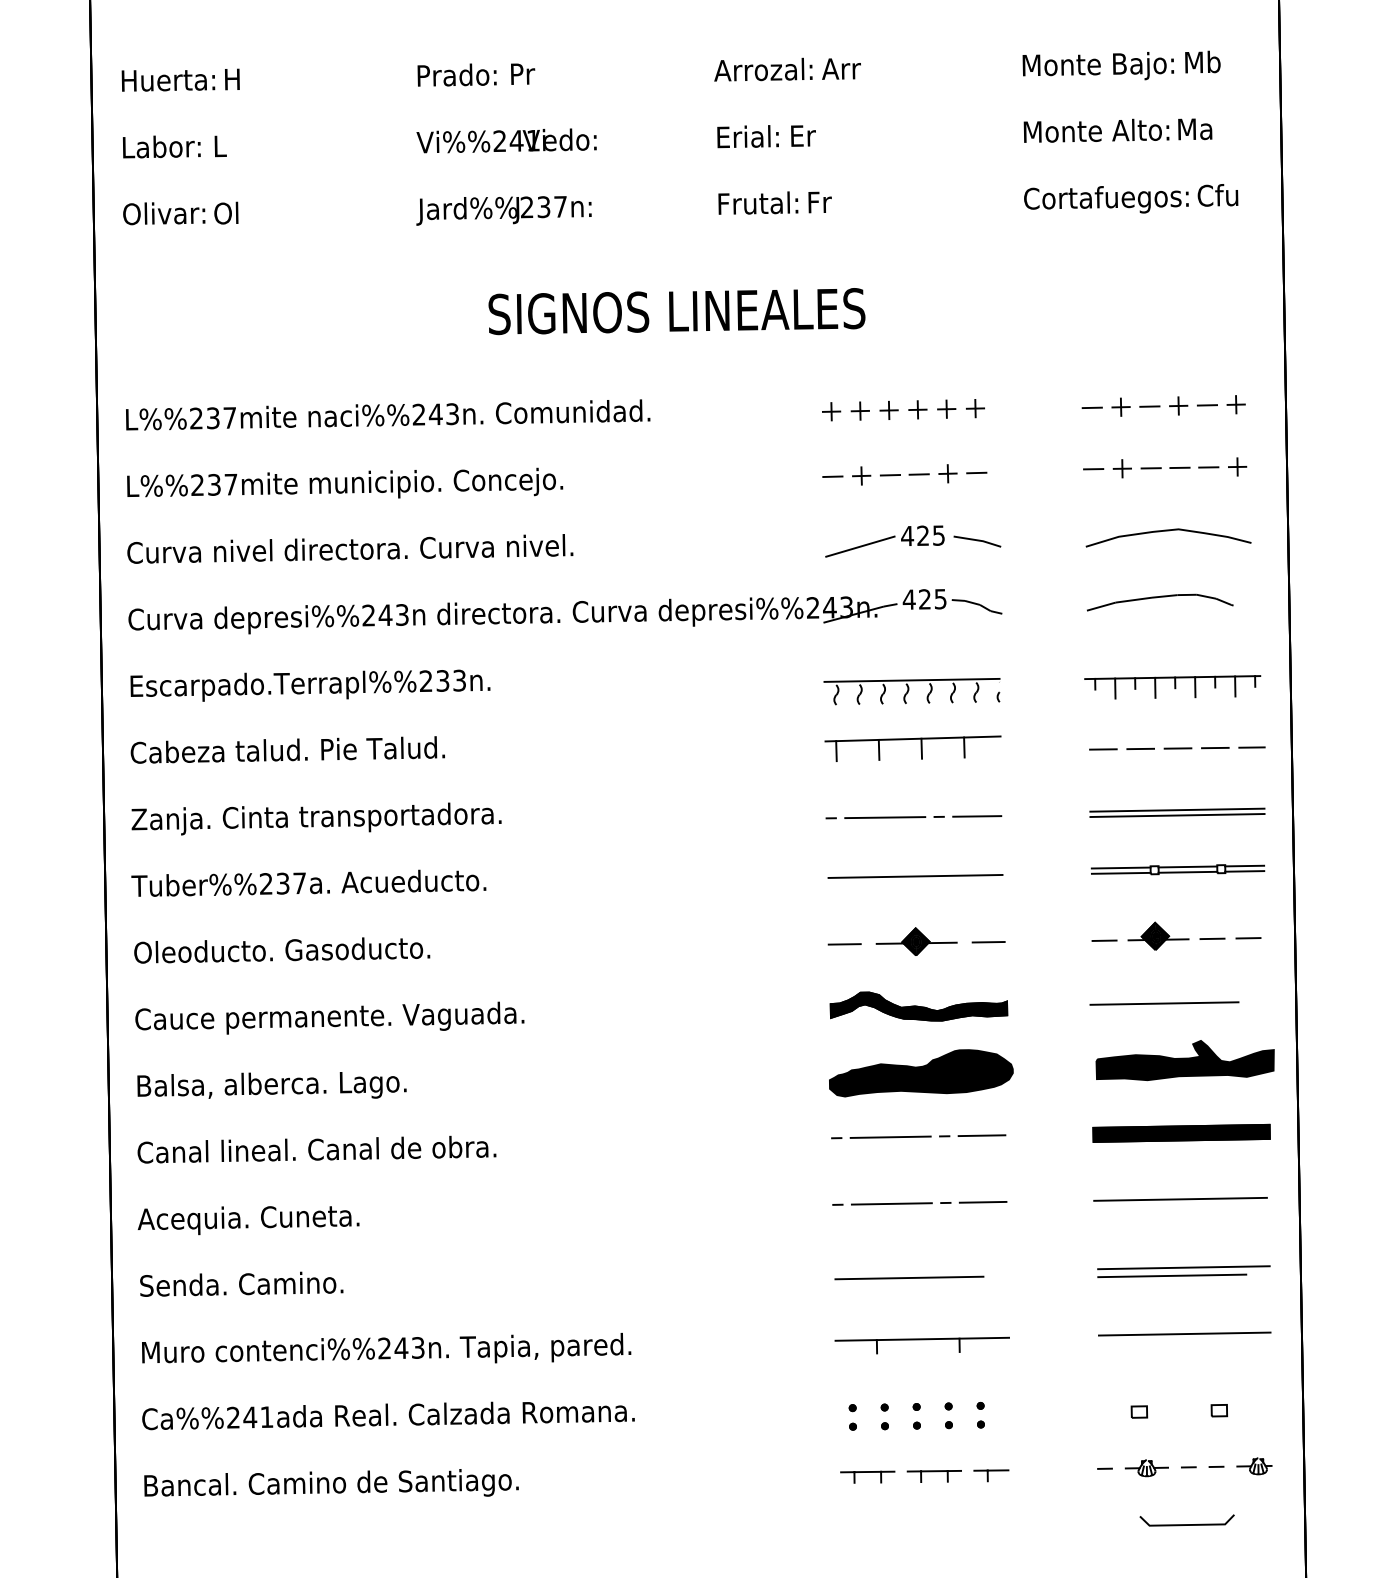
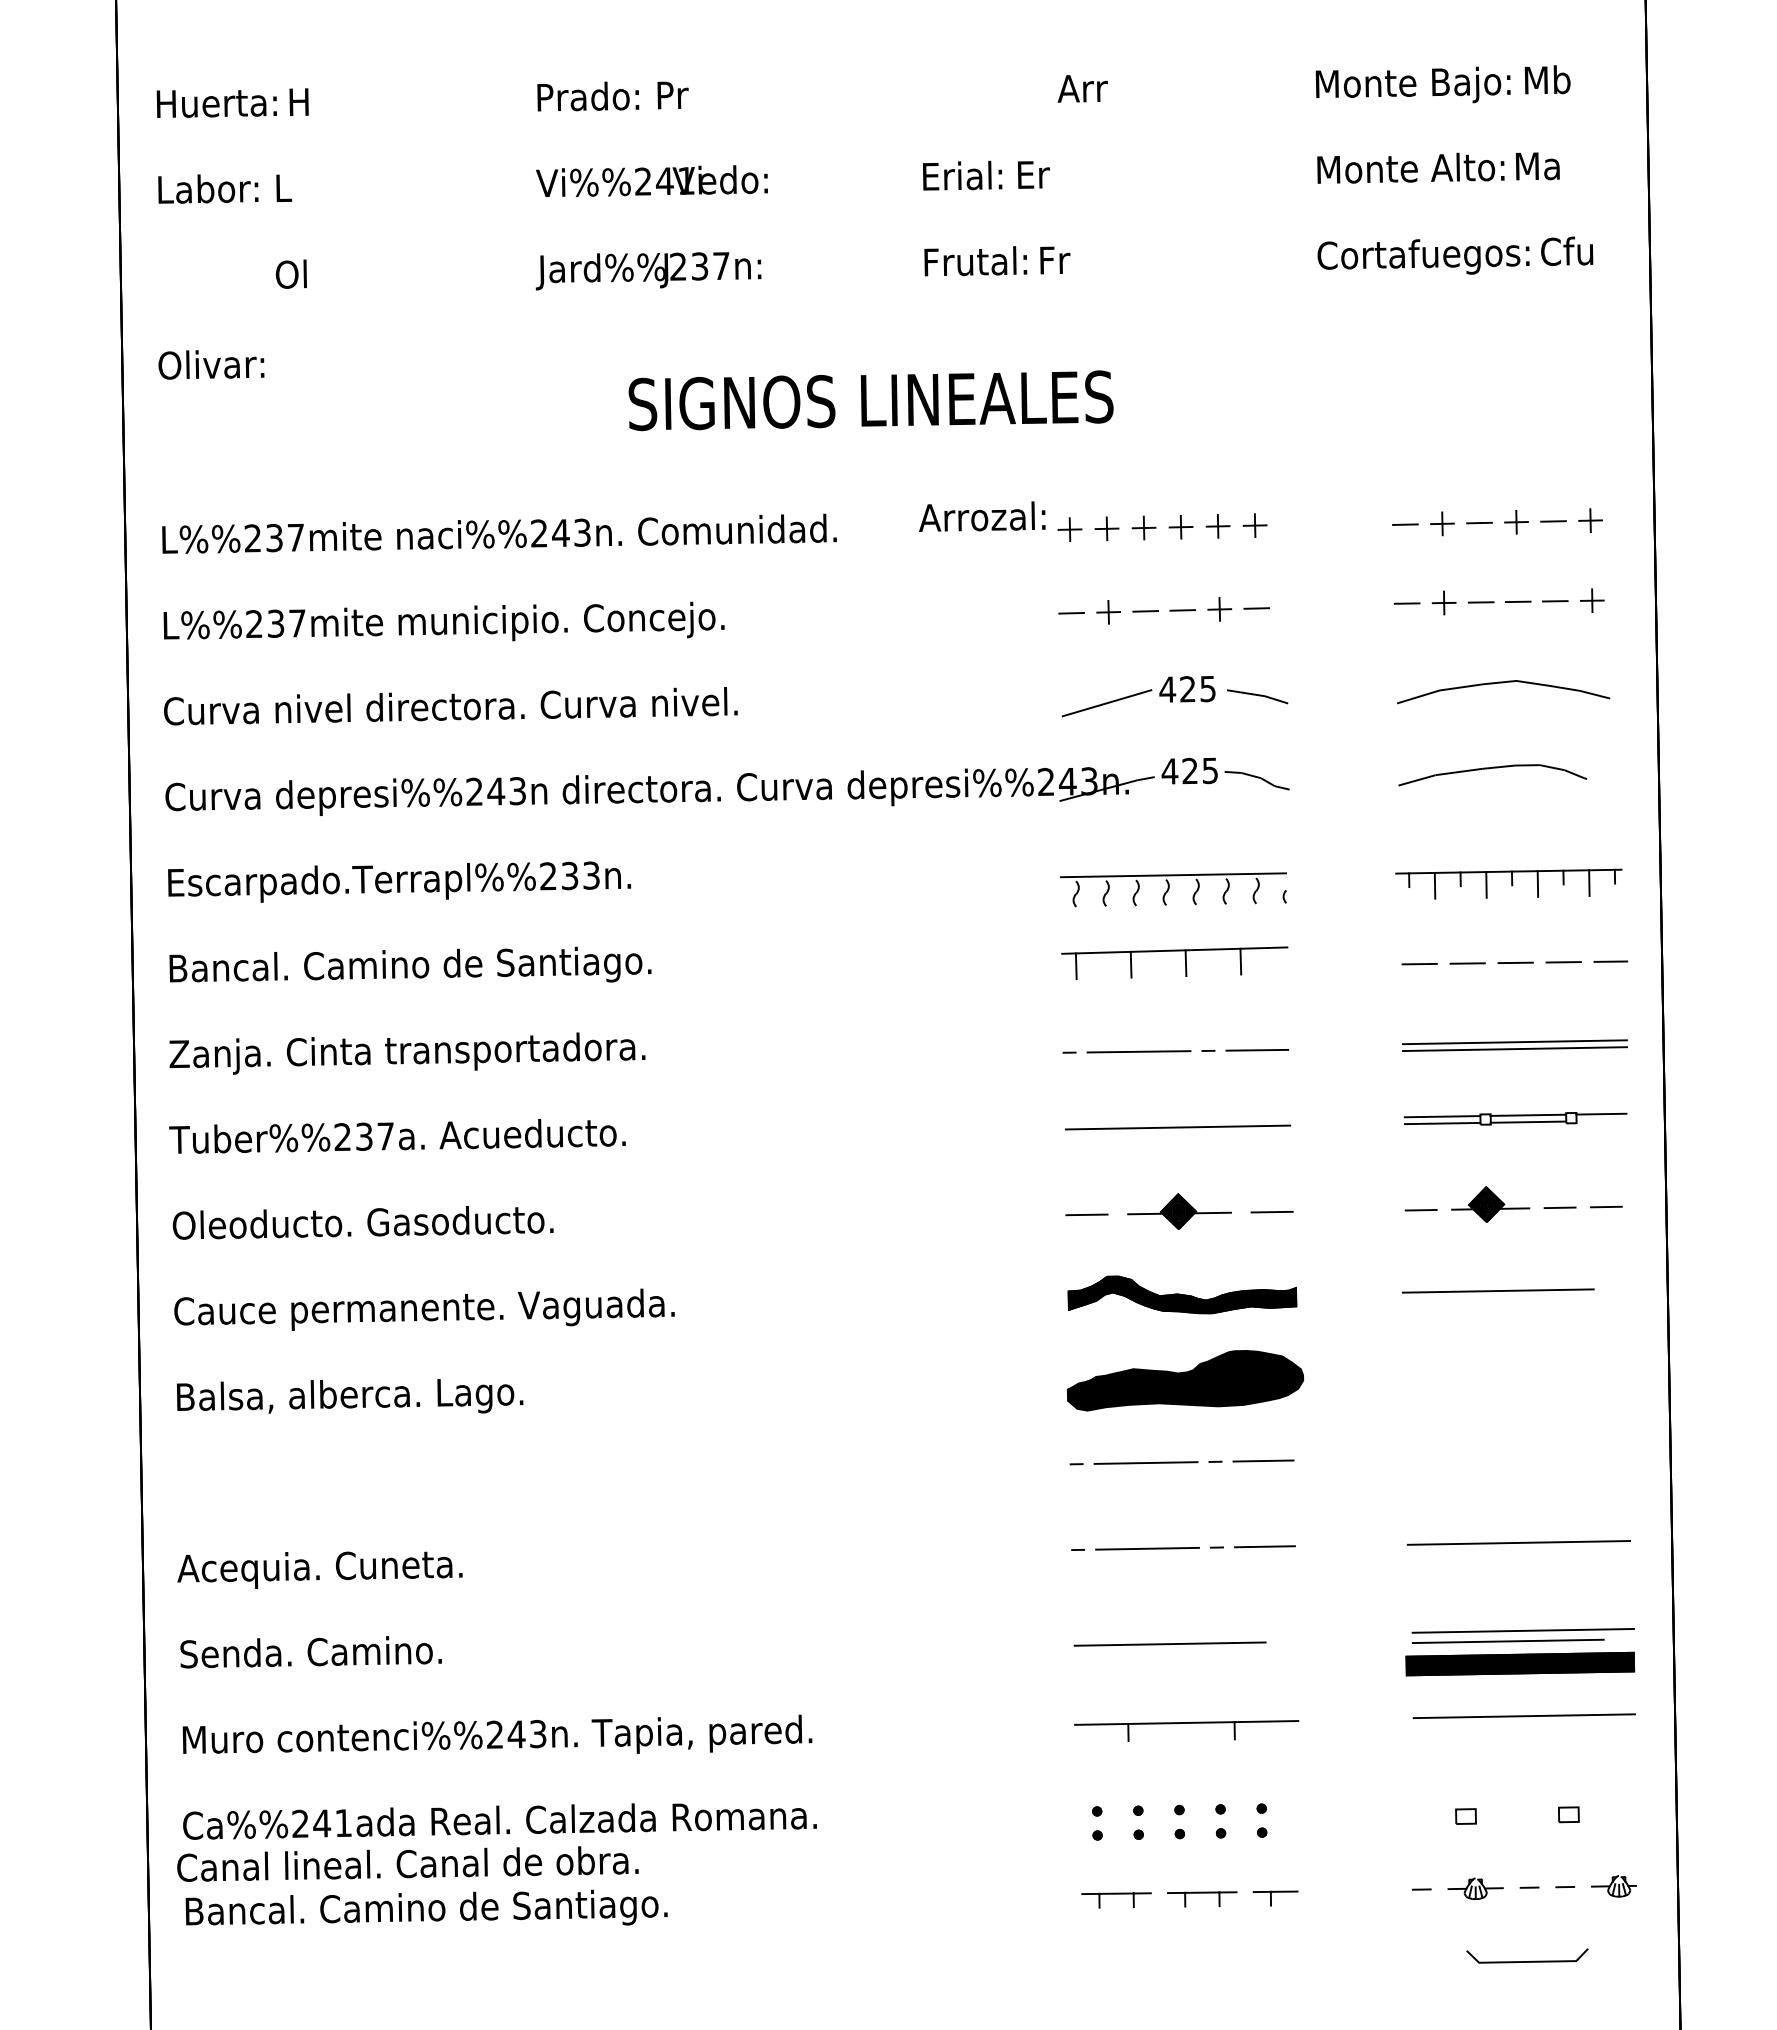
text: (763, 69) -> (982, 516), moved
text: (164, 213) -> (211, 364), moved
text: (318, 749) -> (409, 964), Cabeza talud. Pie Talud. -> Bancal. Camino de Santiago.
line: (1244, 871) -> (1601, 1120), removed
part: (1184, 1060) -> (1524, 1364), removed
part: (1181, 1132) -> (1520, 1663), moved
text: (316, 1149) -> (407, 1863), moved

